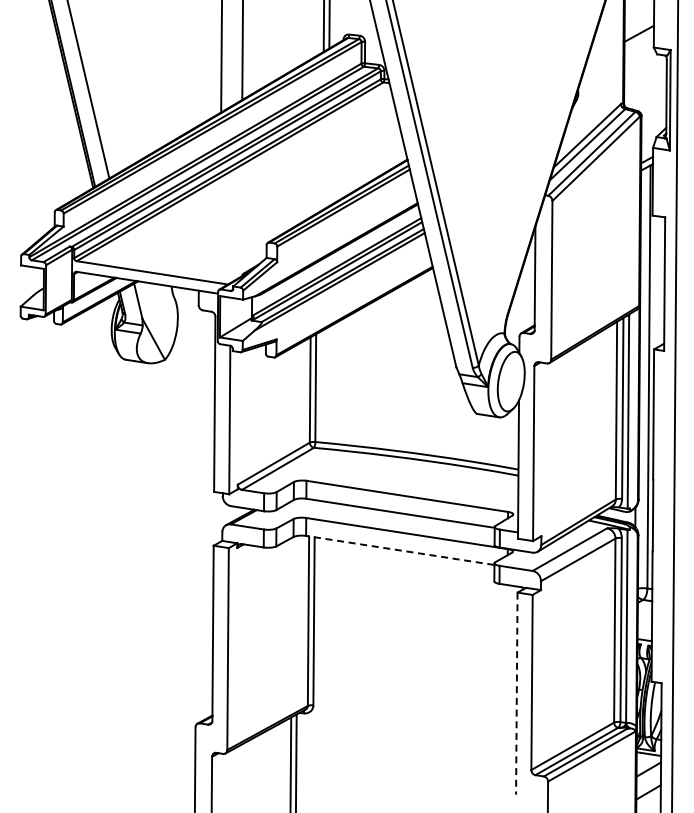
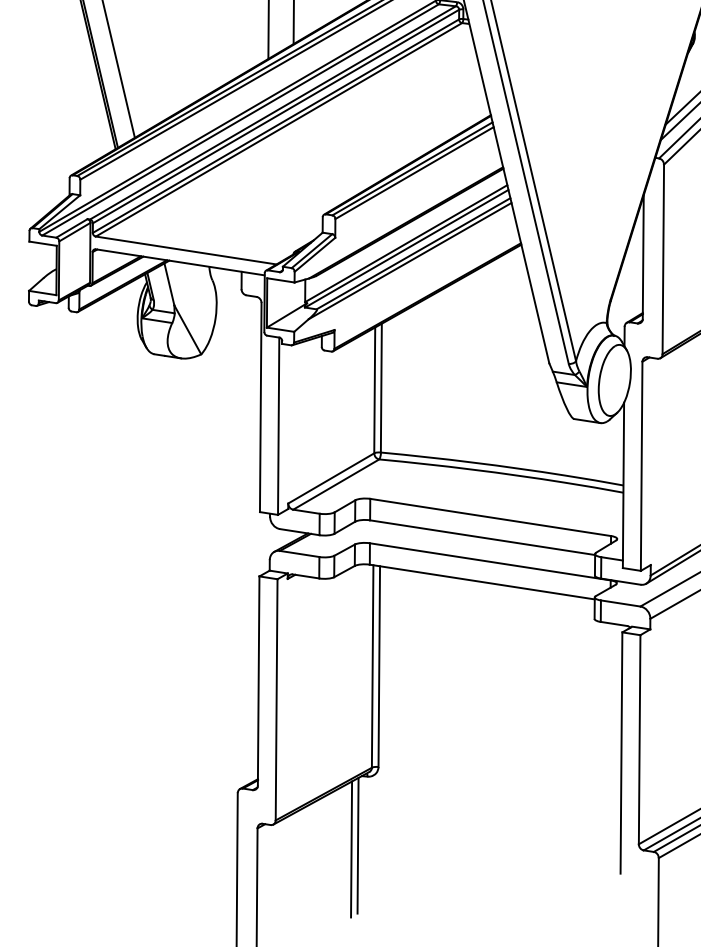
line: (399, 550) -> (481, 582), dashed -> solid
line: (516, 694) -> (621, 754), dashed -> solid

